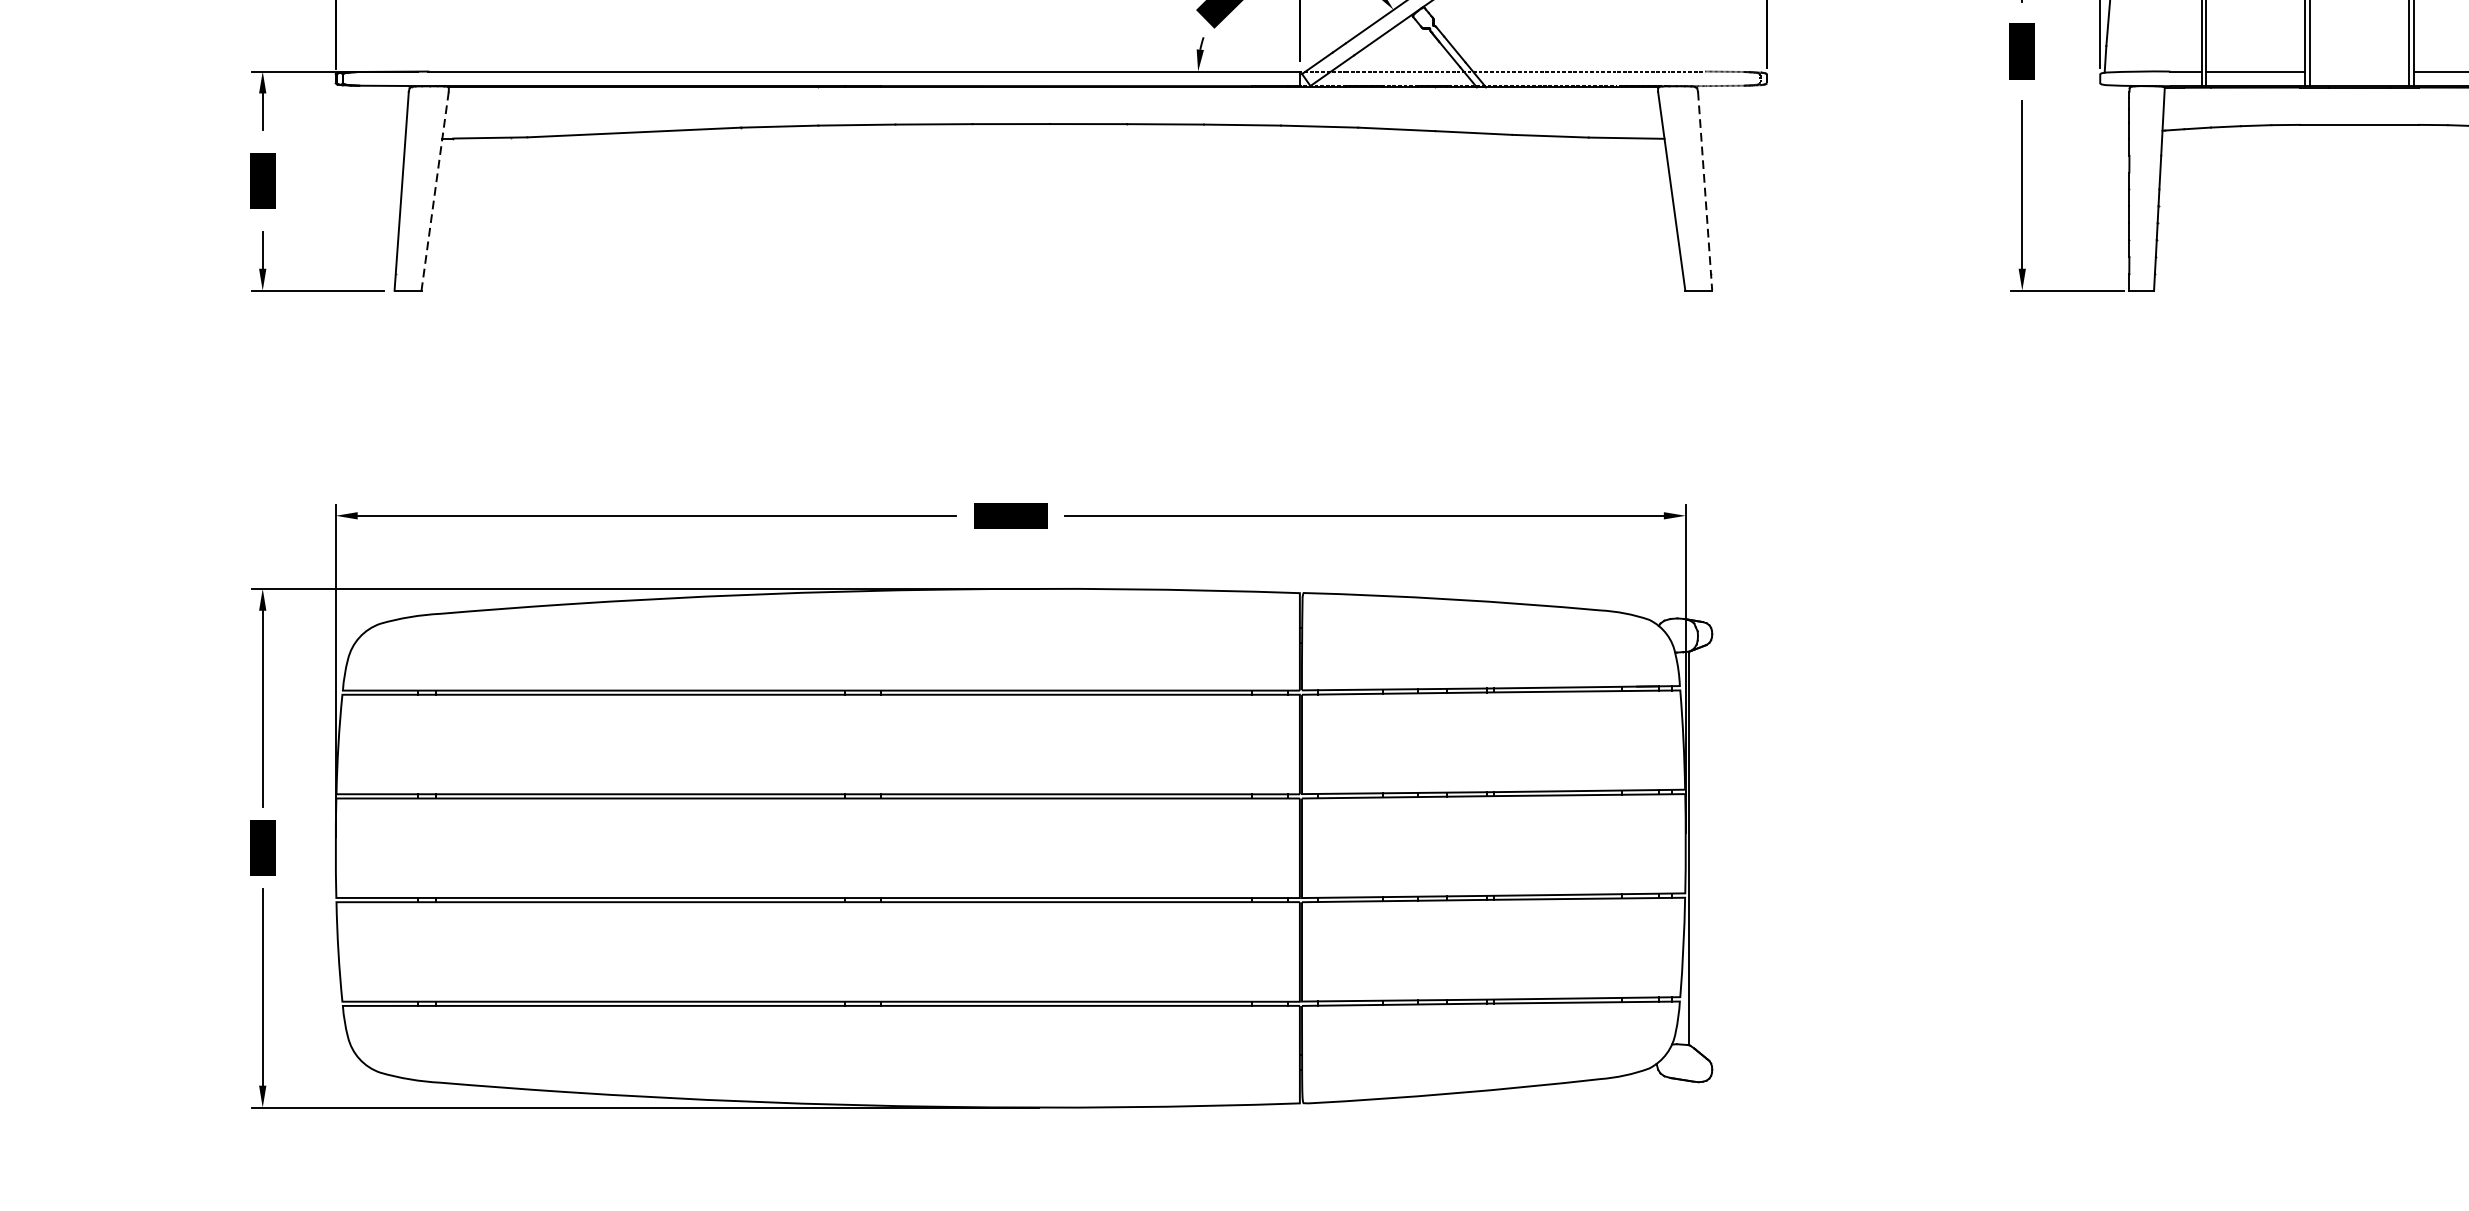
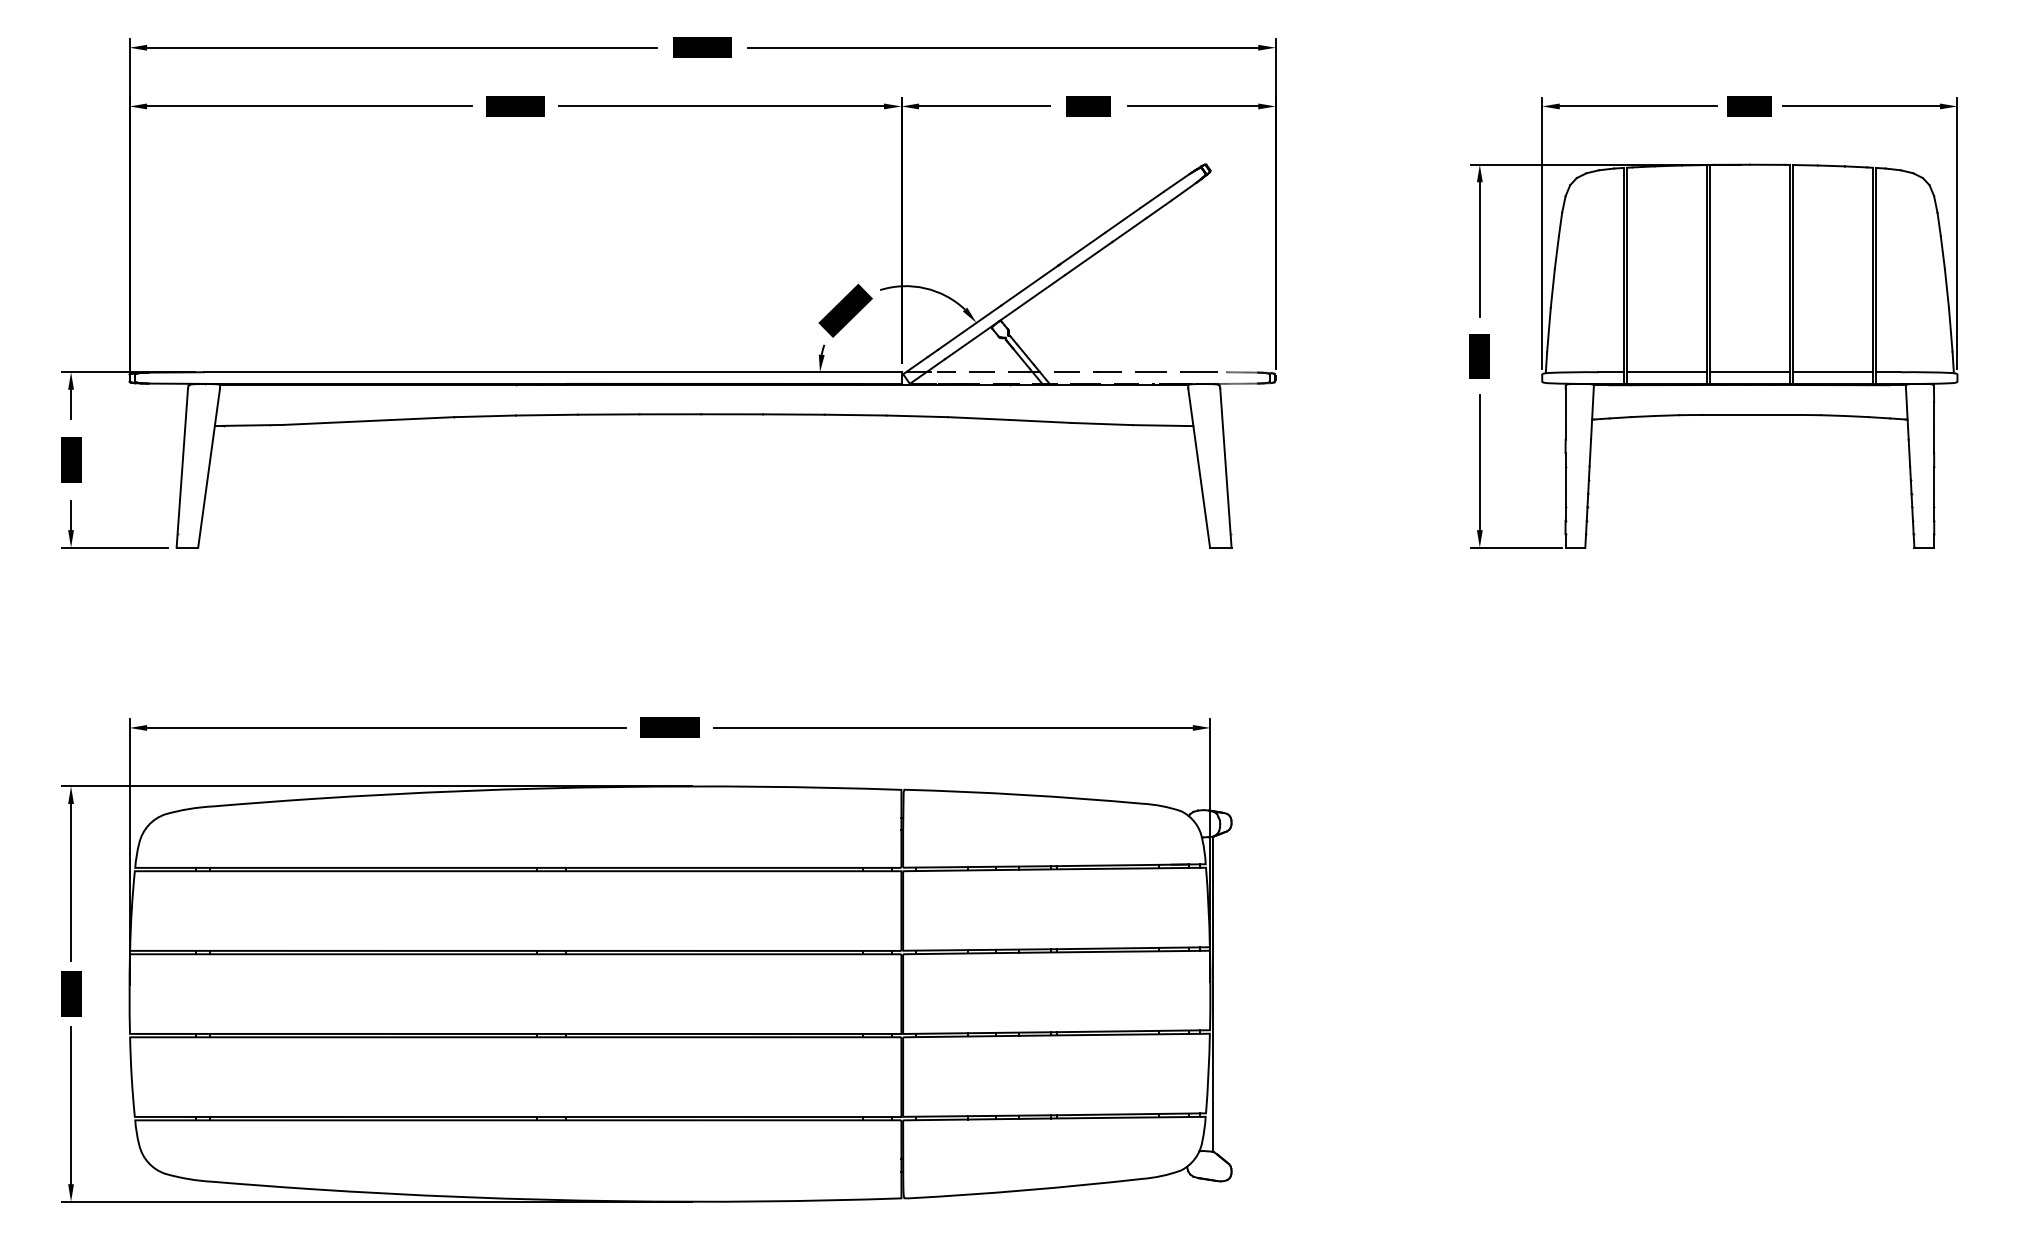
line: (2359, 71) -> (1749, 372), added
line: (435, 191) -> (209, 468), dashed -> solid
line: (1704, 191) -> (1225, 468), dashed -> solid

